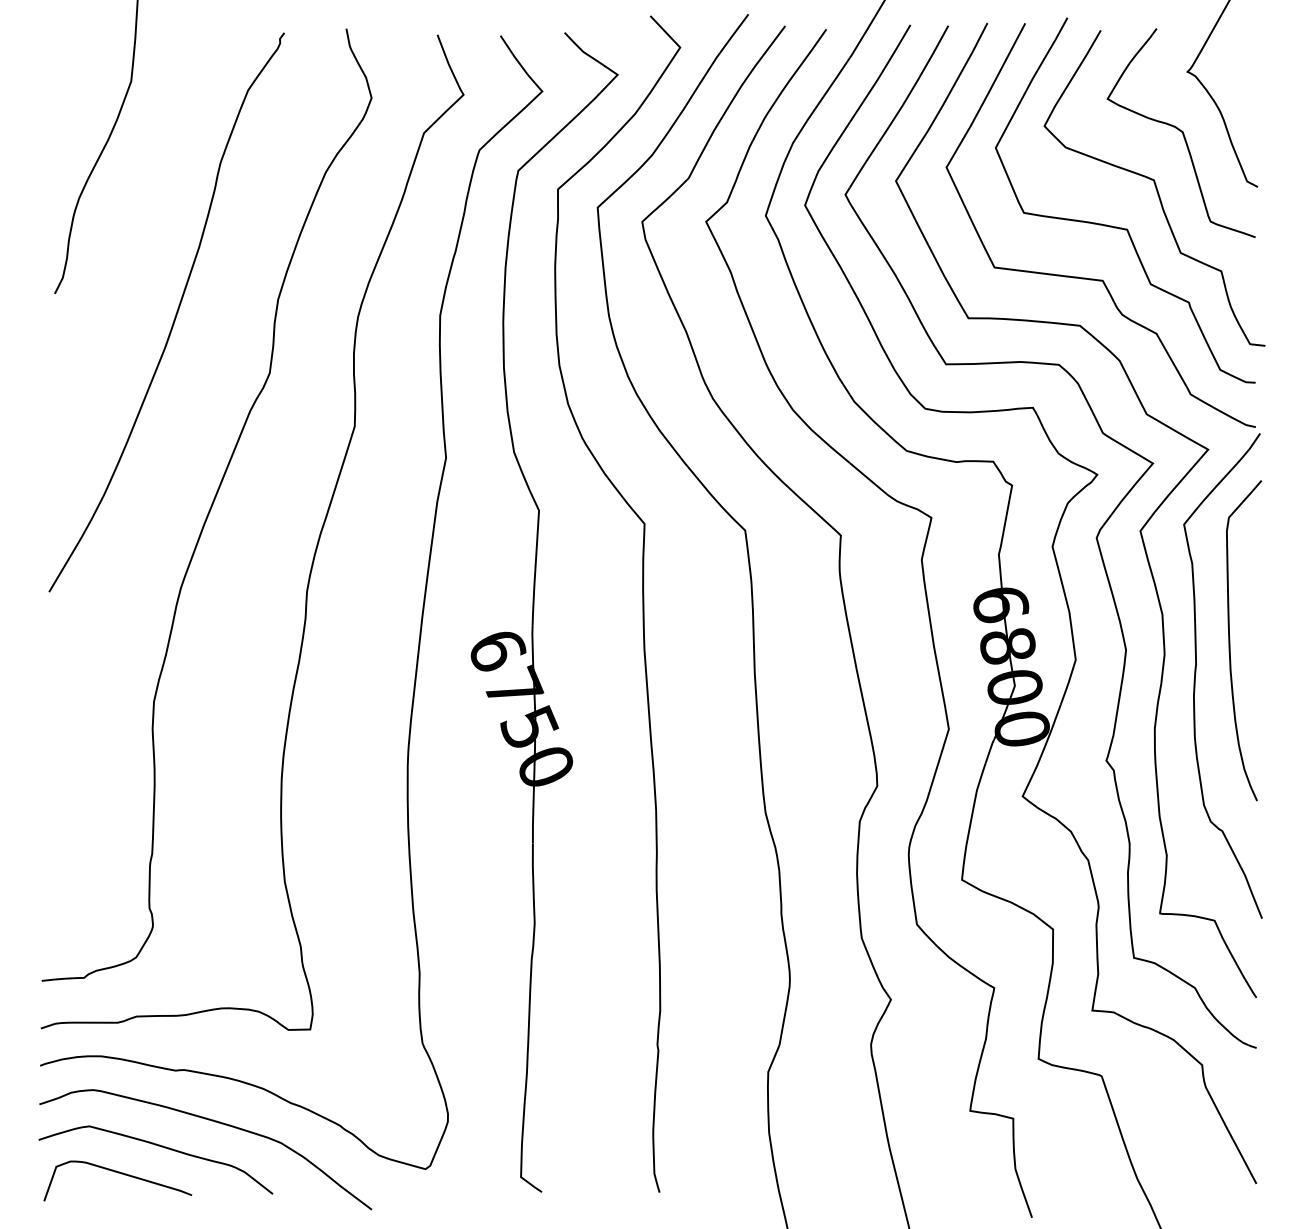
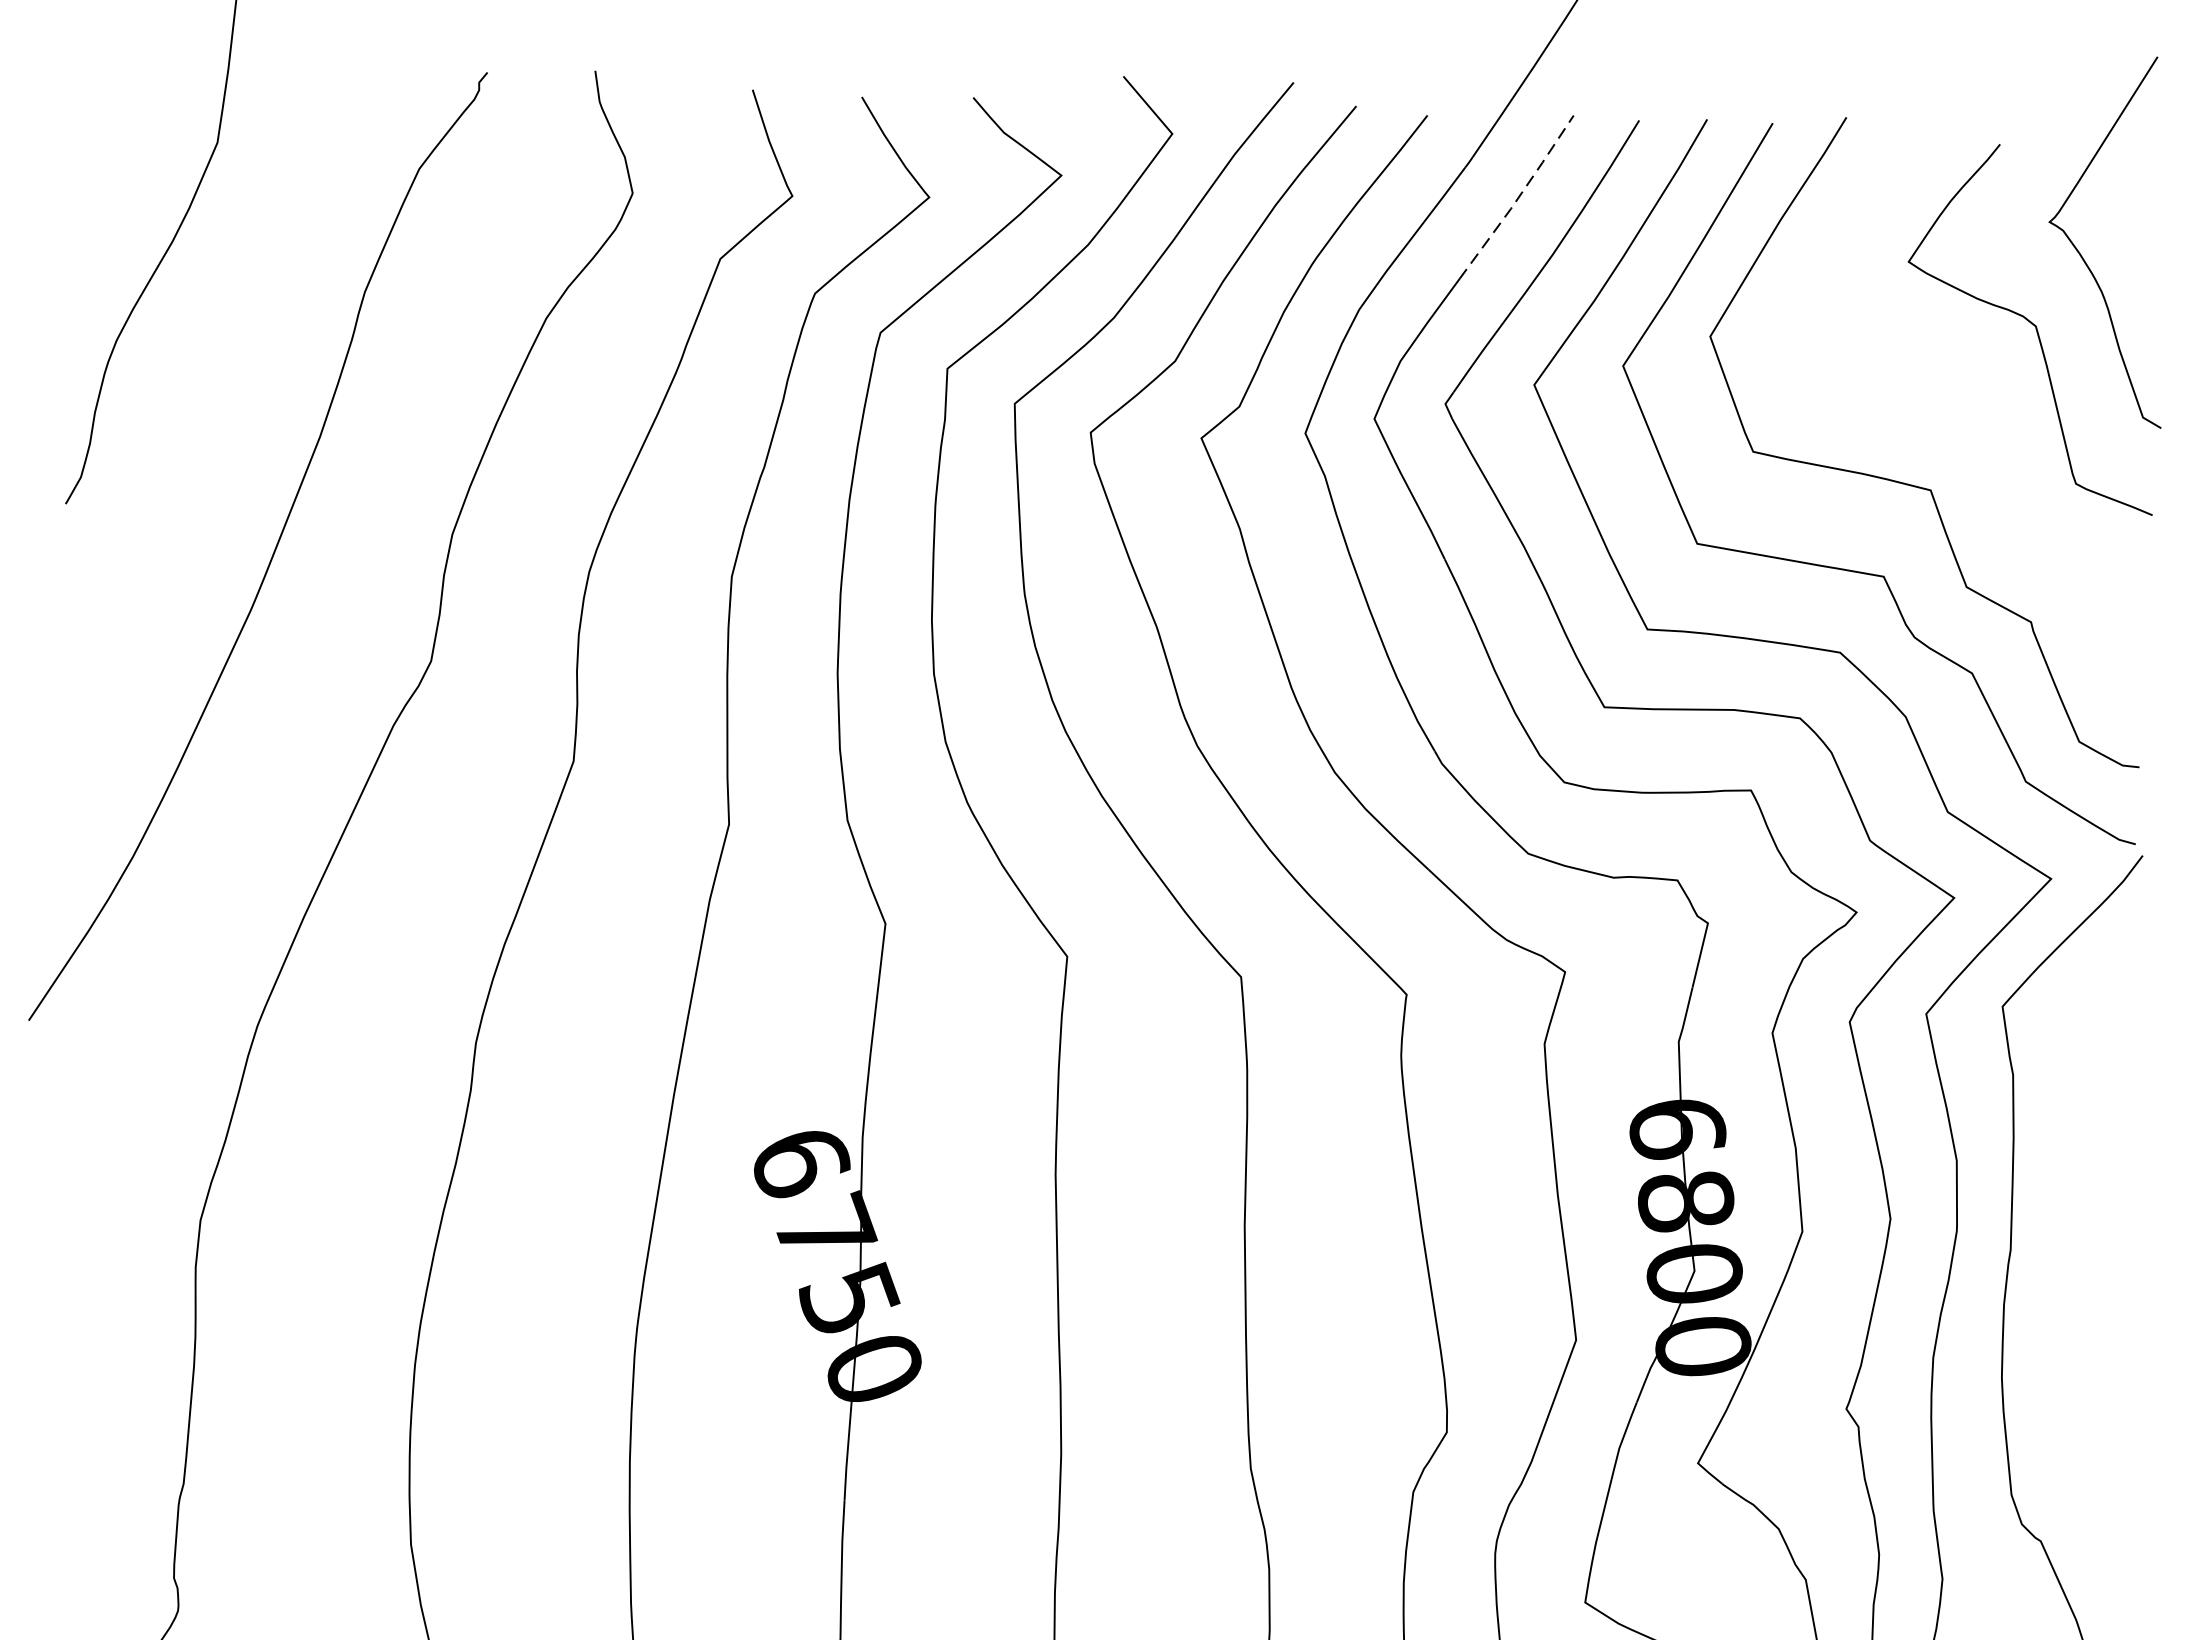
line: (881, 73) -> (1518, 197), solid -> dashed
curve: (1155, 188) -> (1983, 421), removed
curve: (1230, 640) -> (2072, 1211), removed

